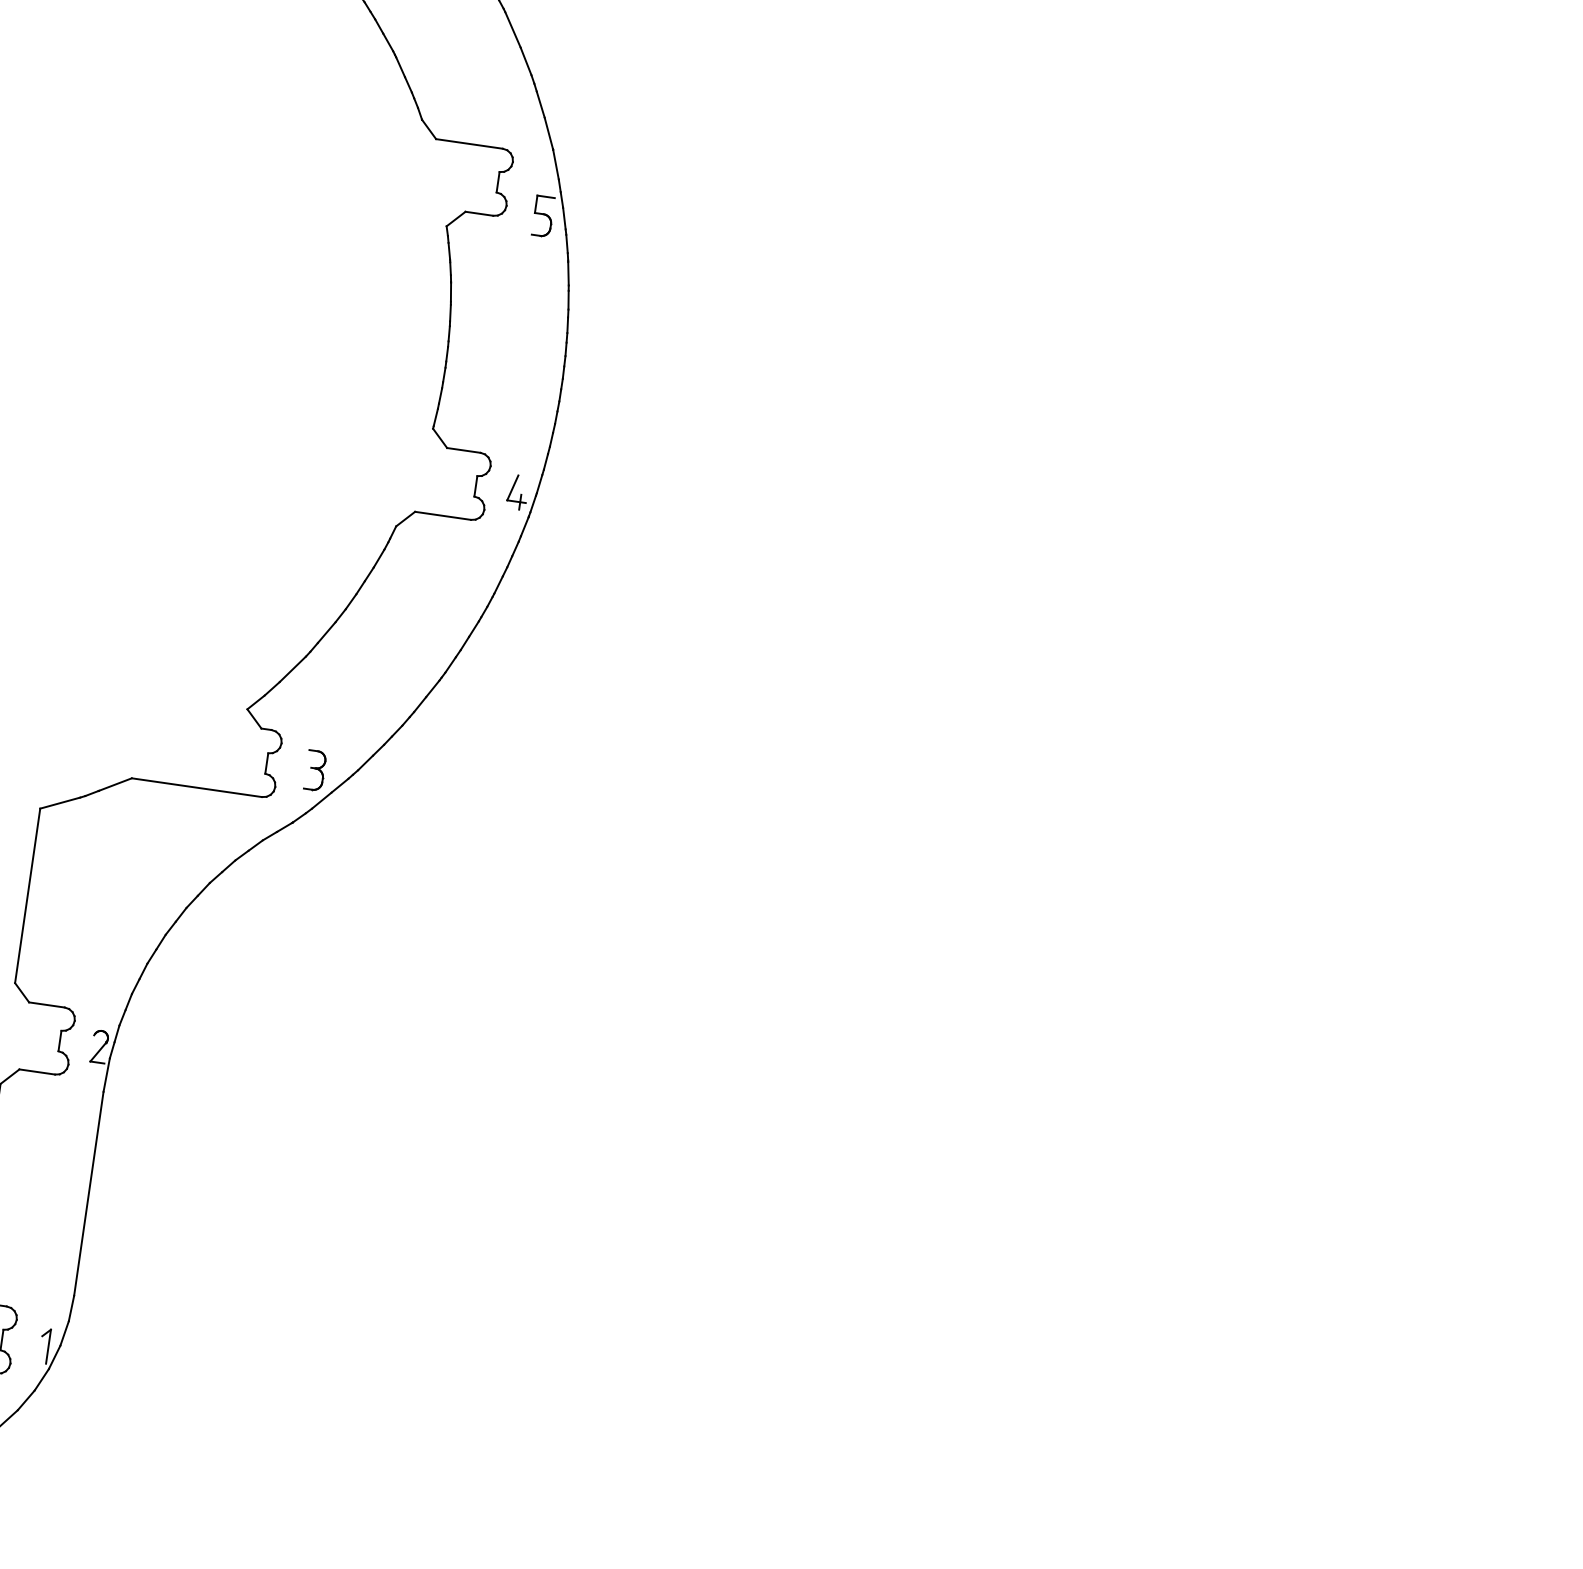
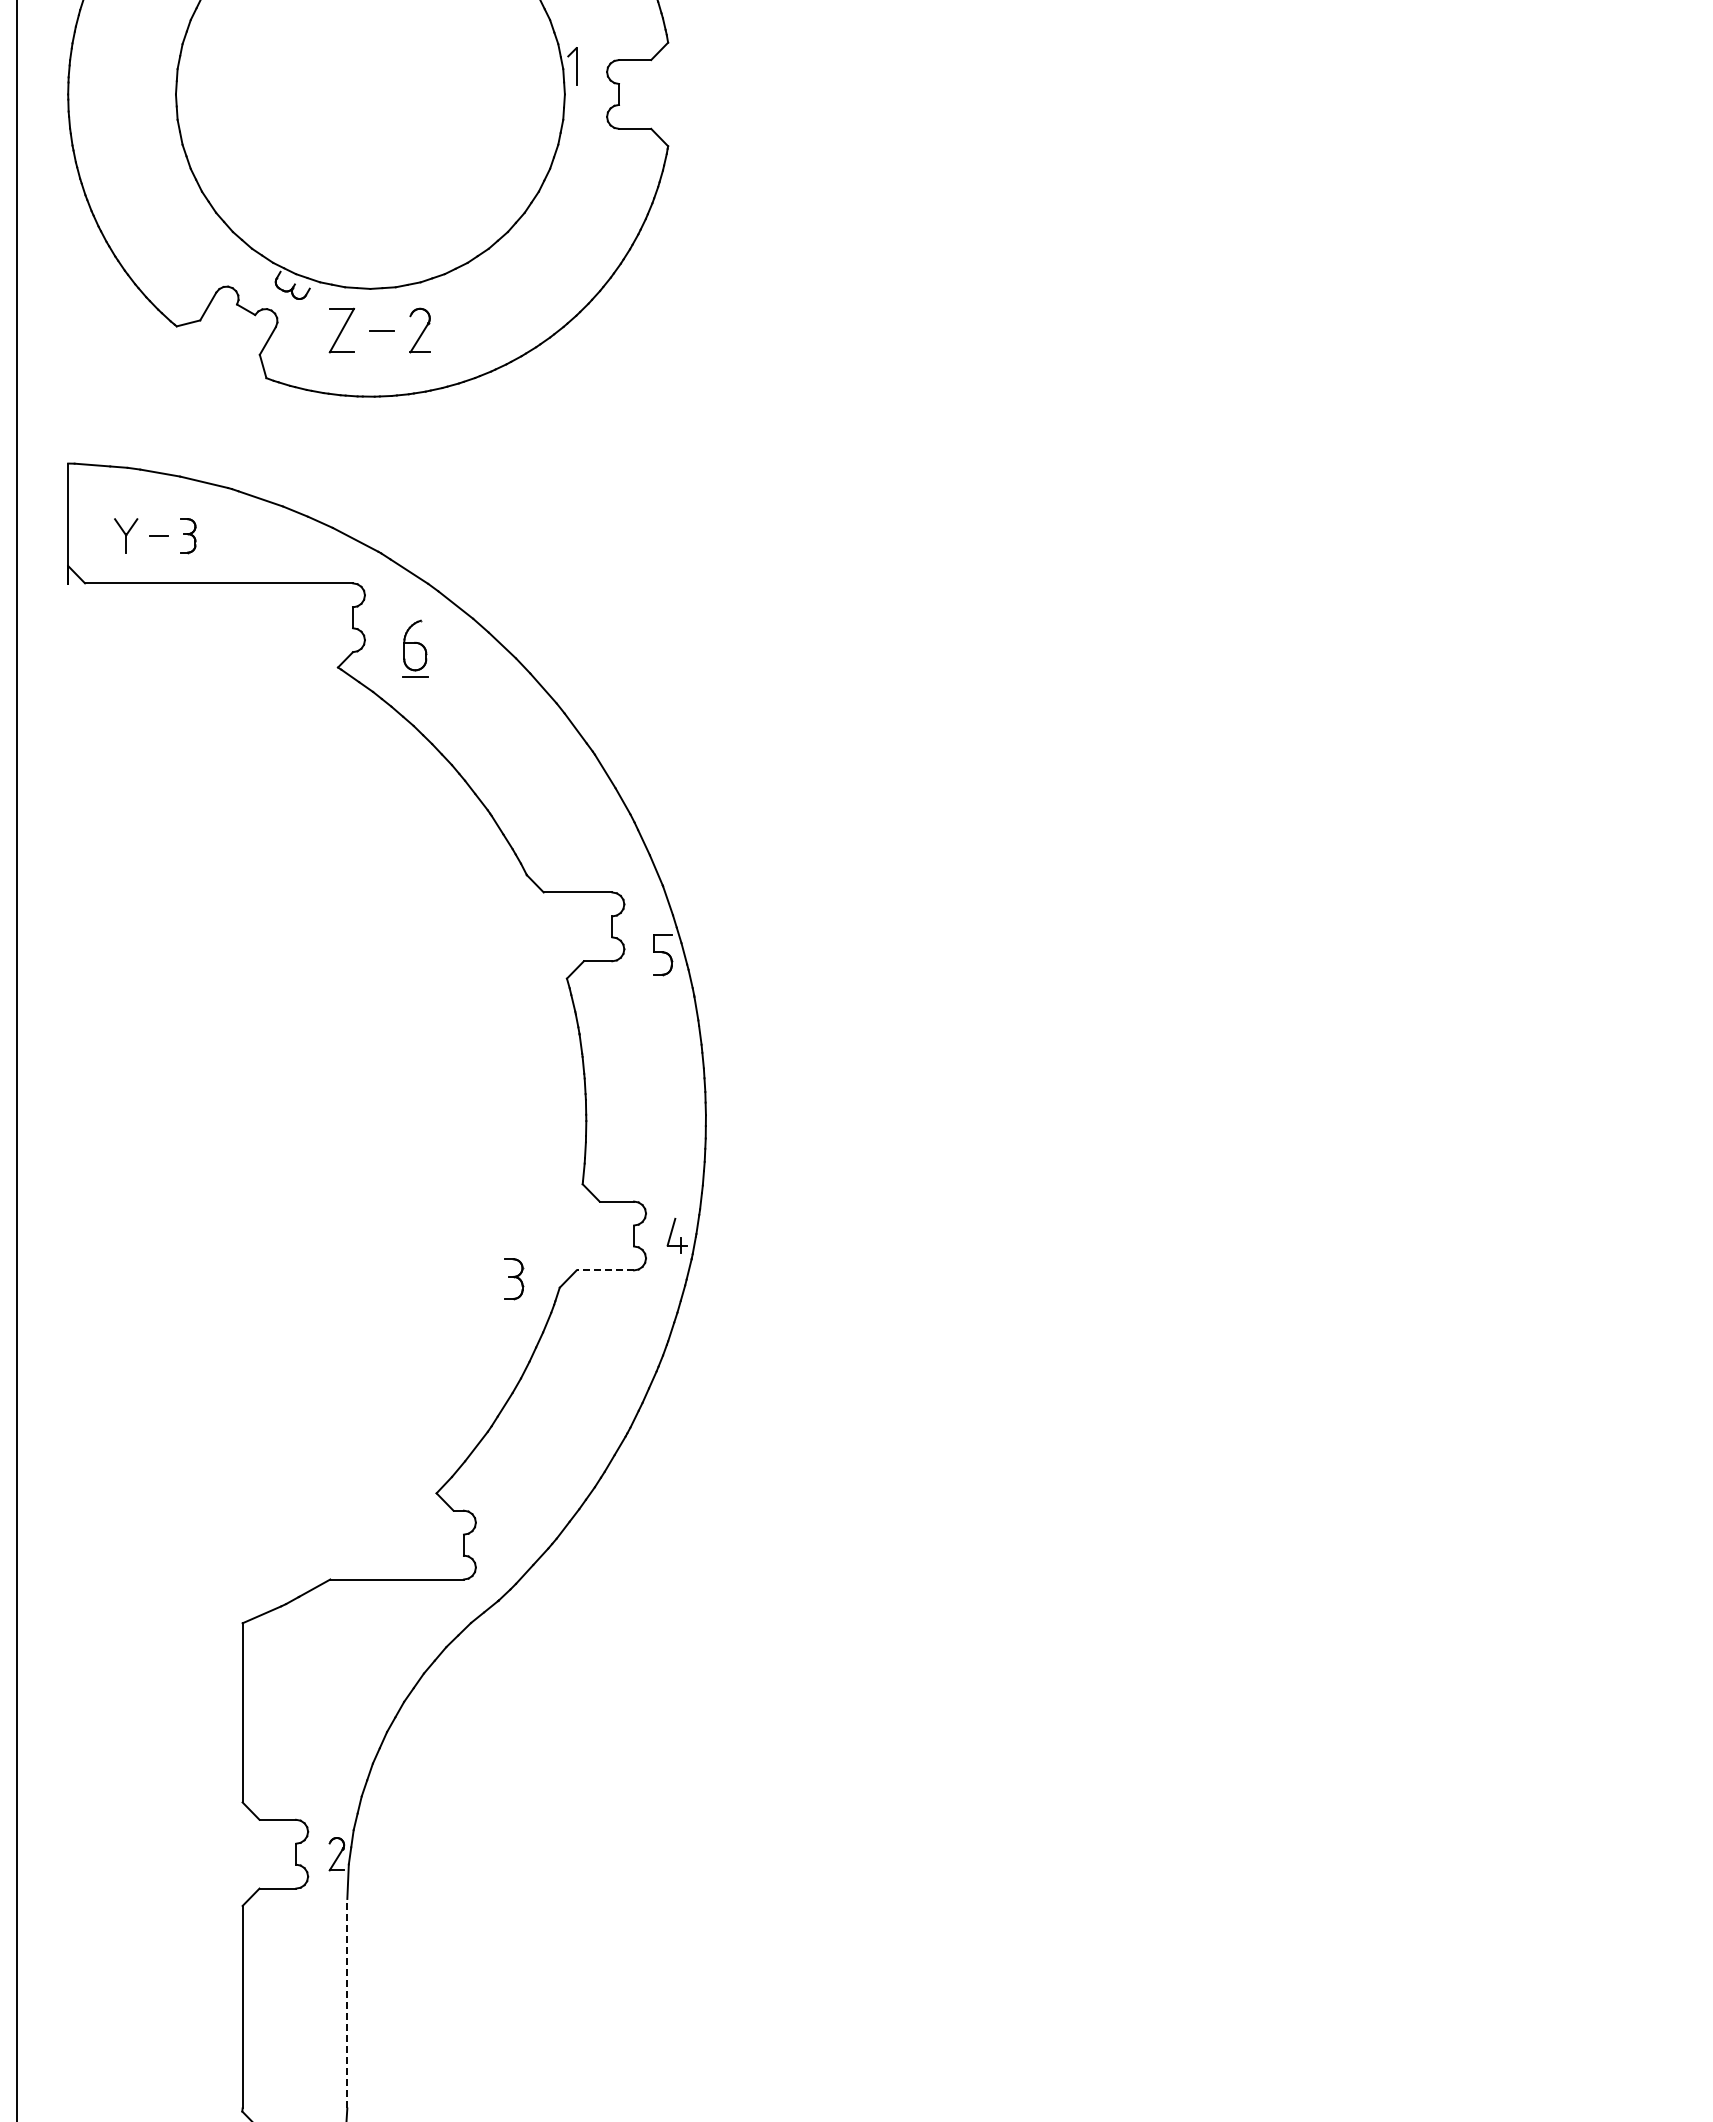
line: (443, 515) -> (605, 1270), solid -> dashed
part: (315, 771) -> (514, 1279), moved
line: (89, 1193) -> (347, 2003), solid -> dashed

